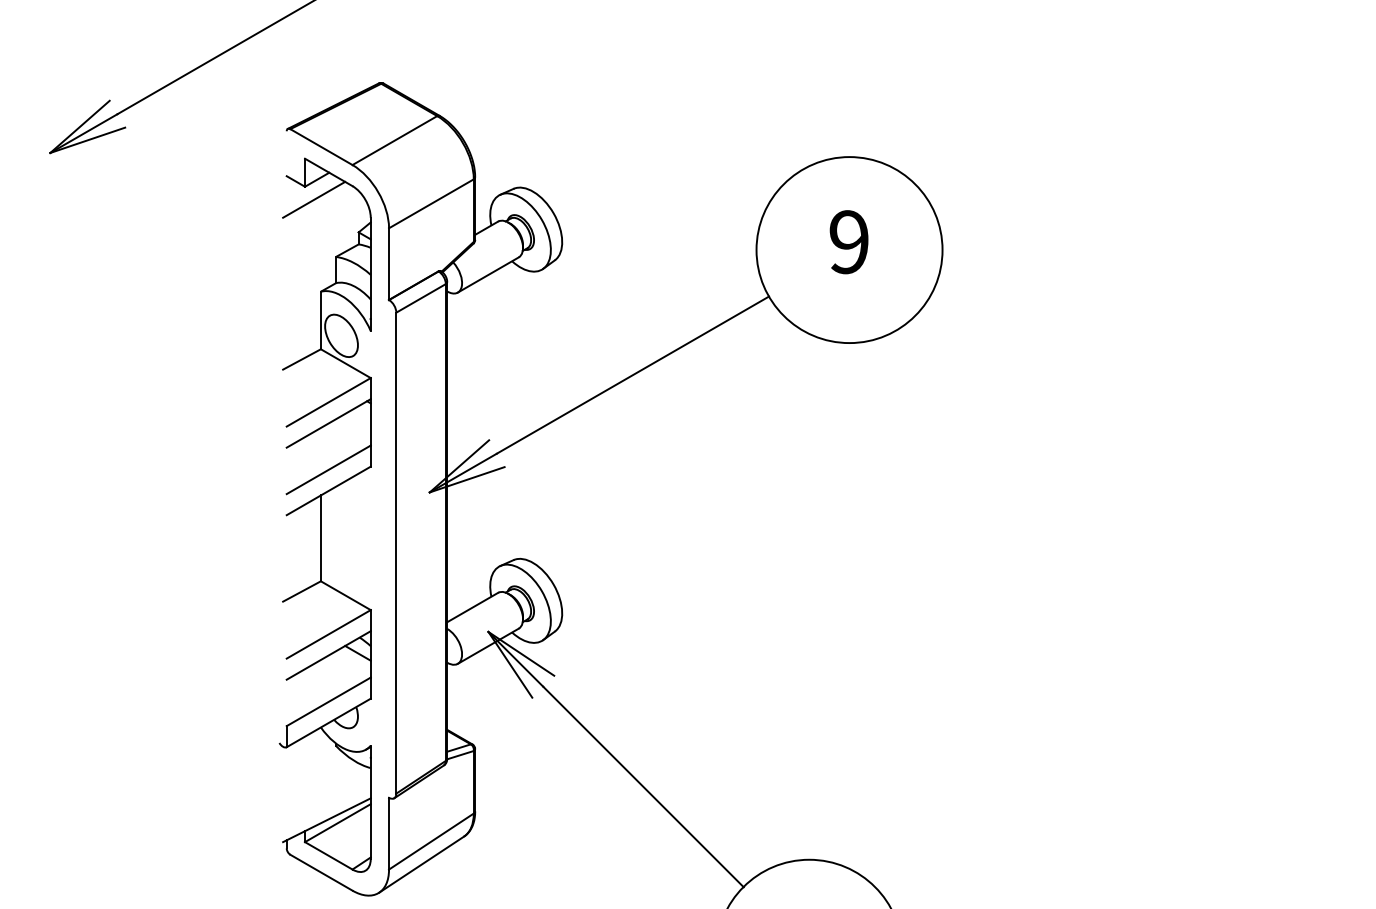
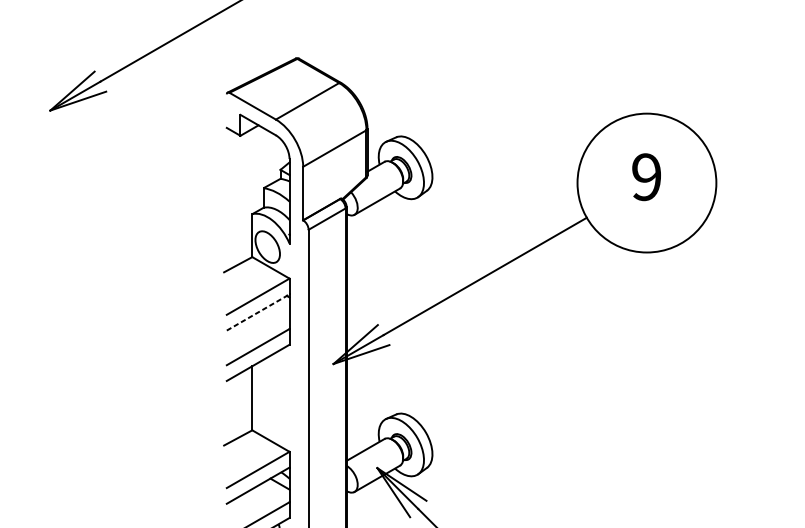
line: (314, 199) -> (247, 145), removed
line: (328, 423) -> (257, 312), solid -> dashed

